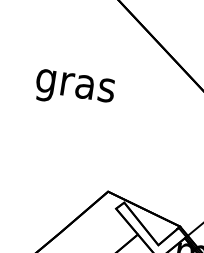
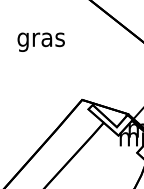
text: (73, 88) -> (40, 41), moved

